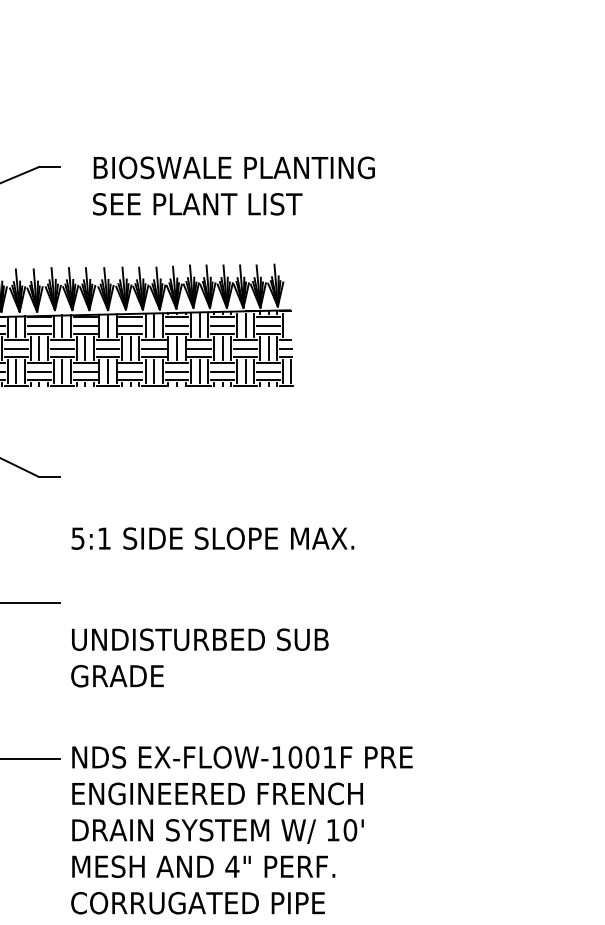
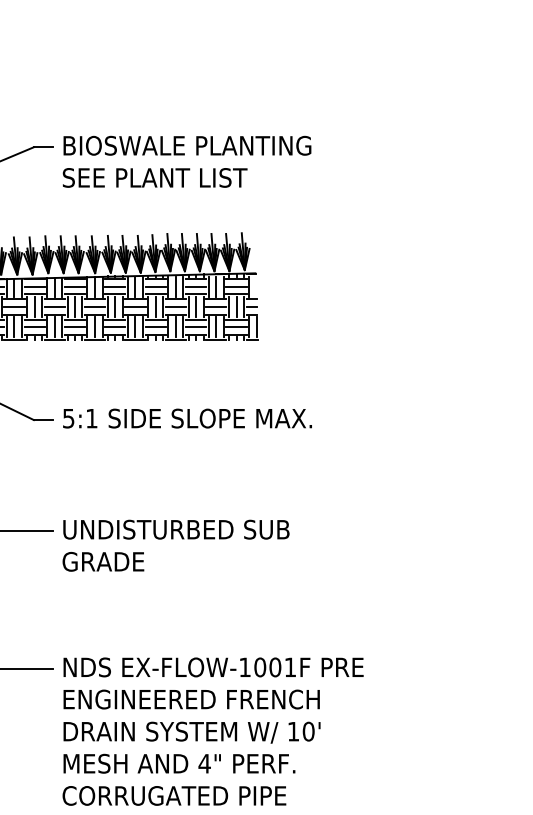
text: (233, 185) -> (186, 161), moved
text: (212, 538) -> (187, 418), moved
text: (199, 657) -> (175, 545), moved

